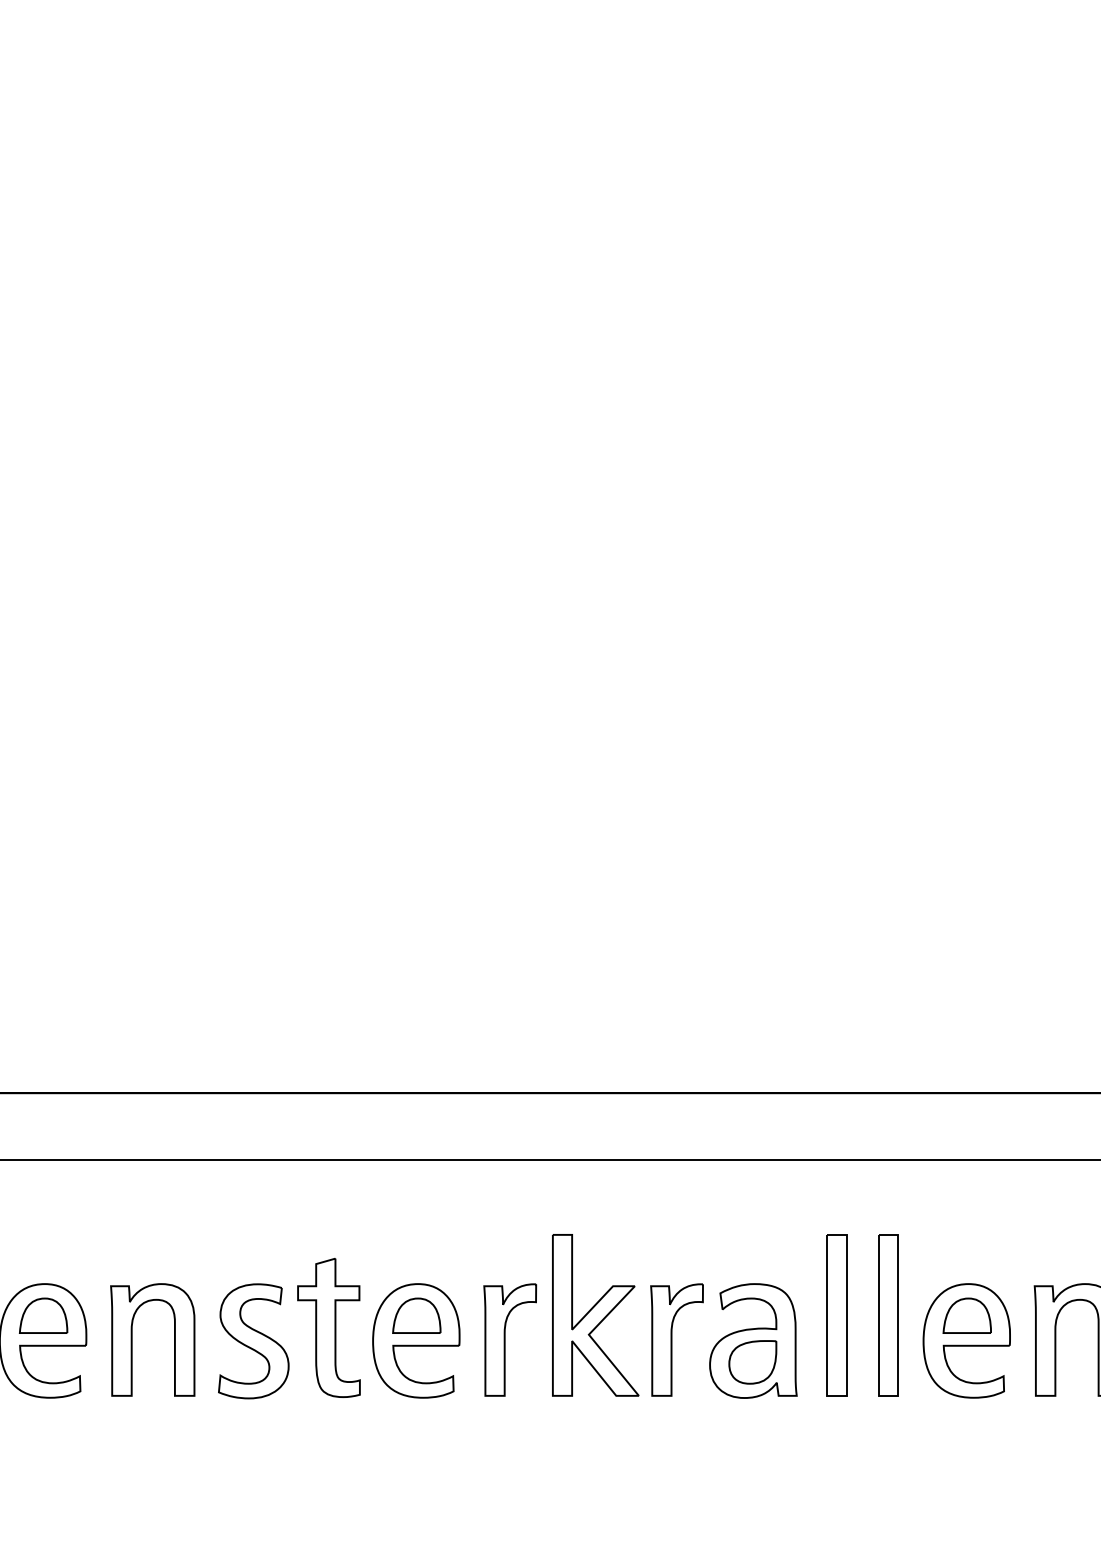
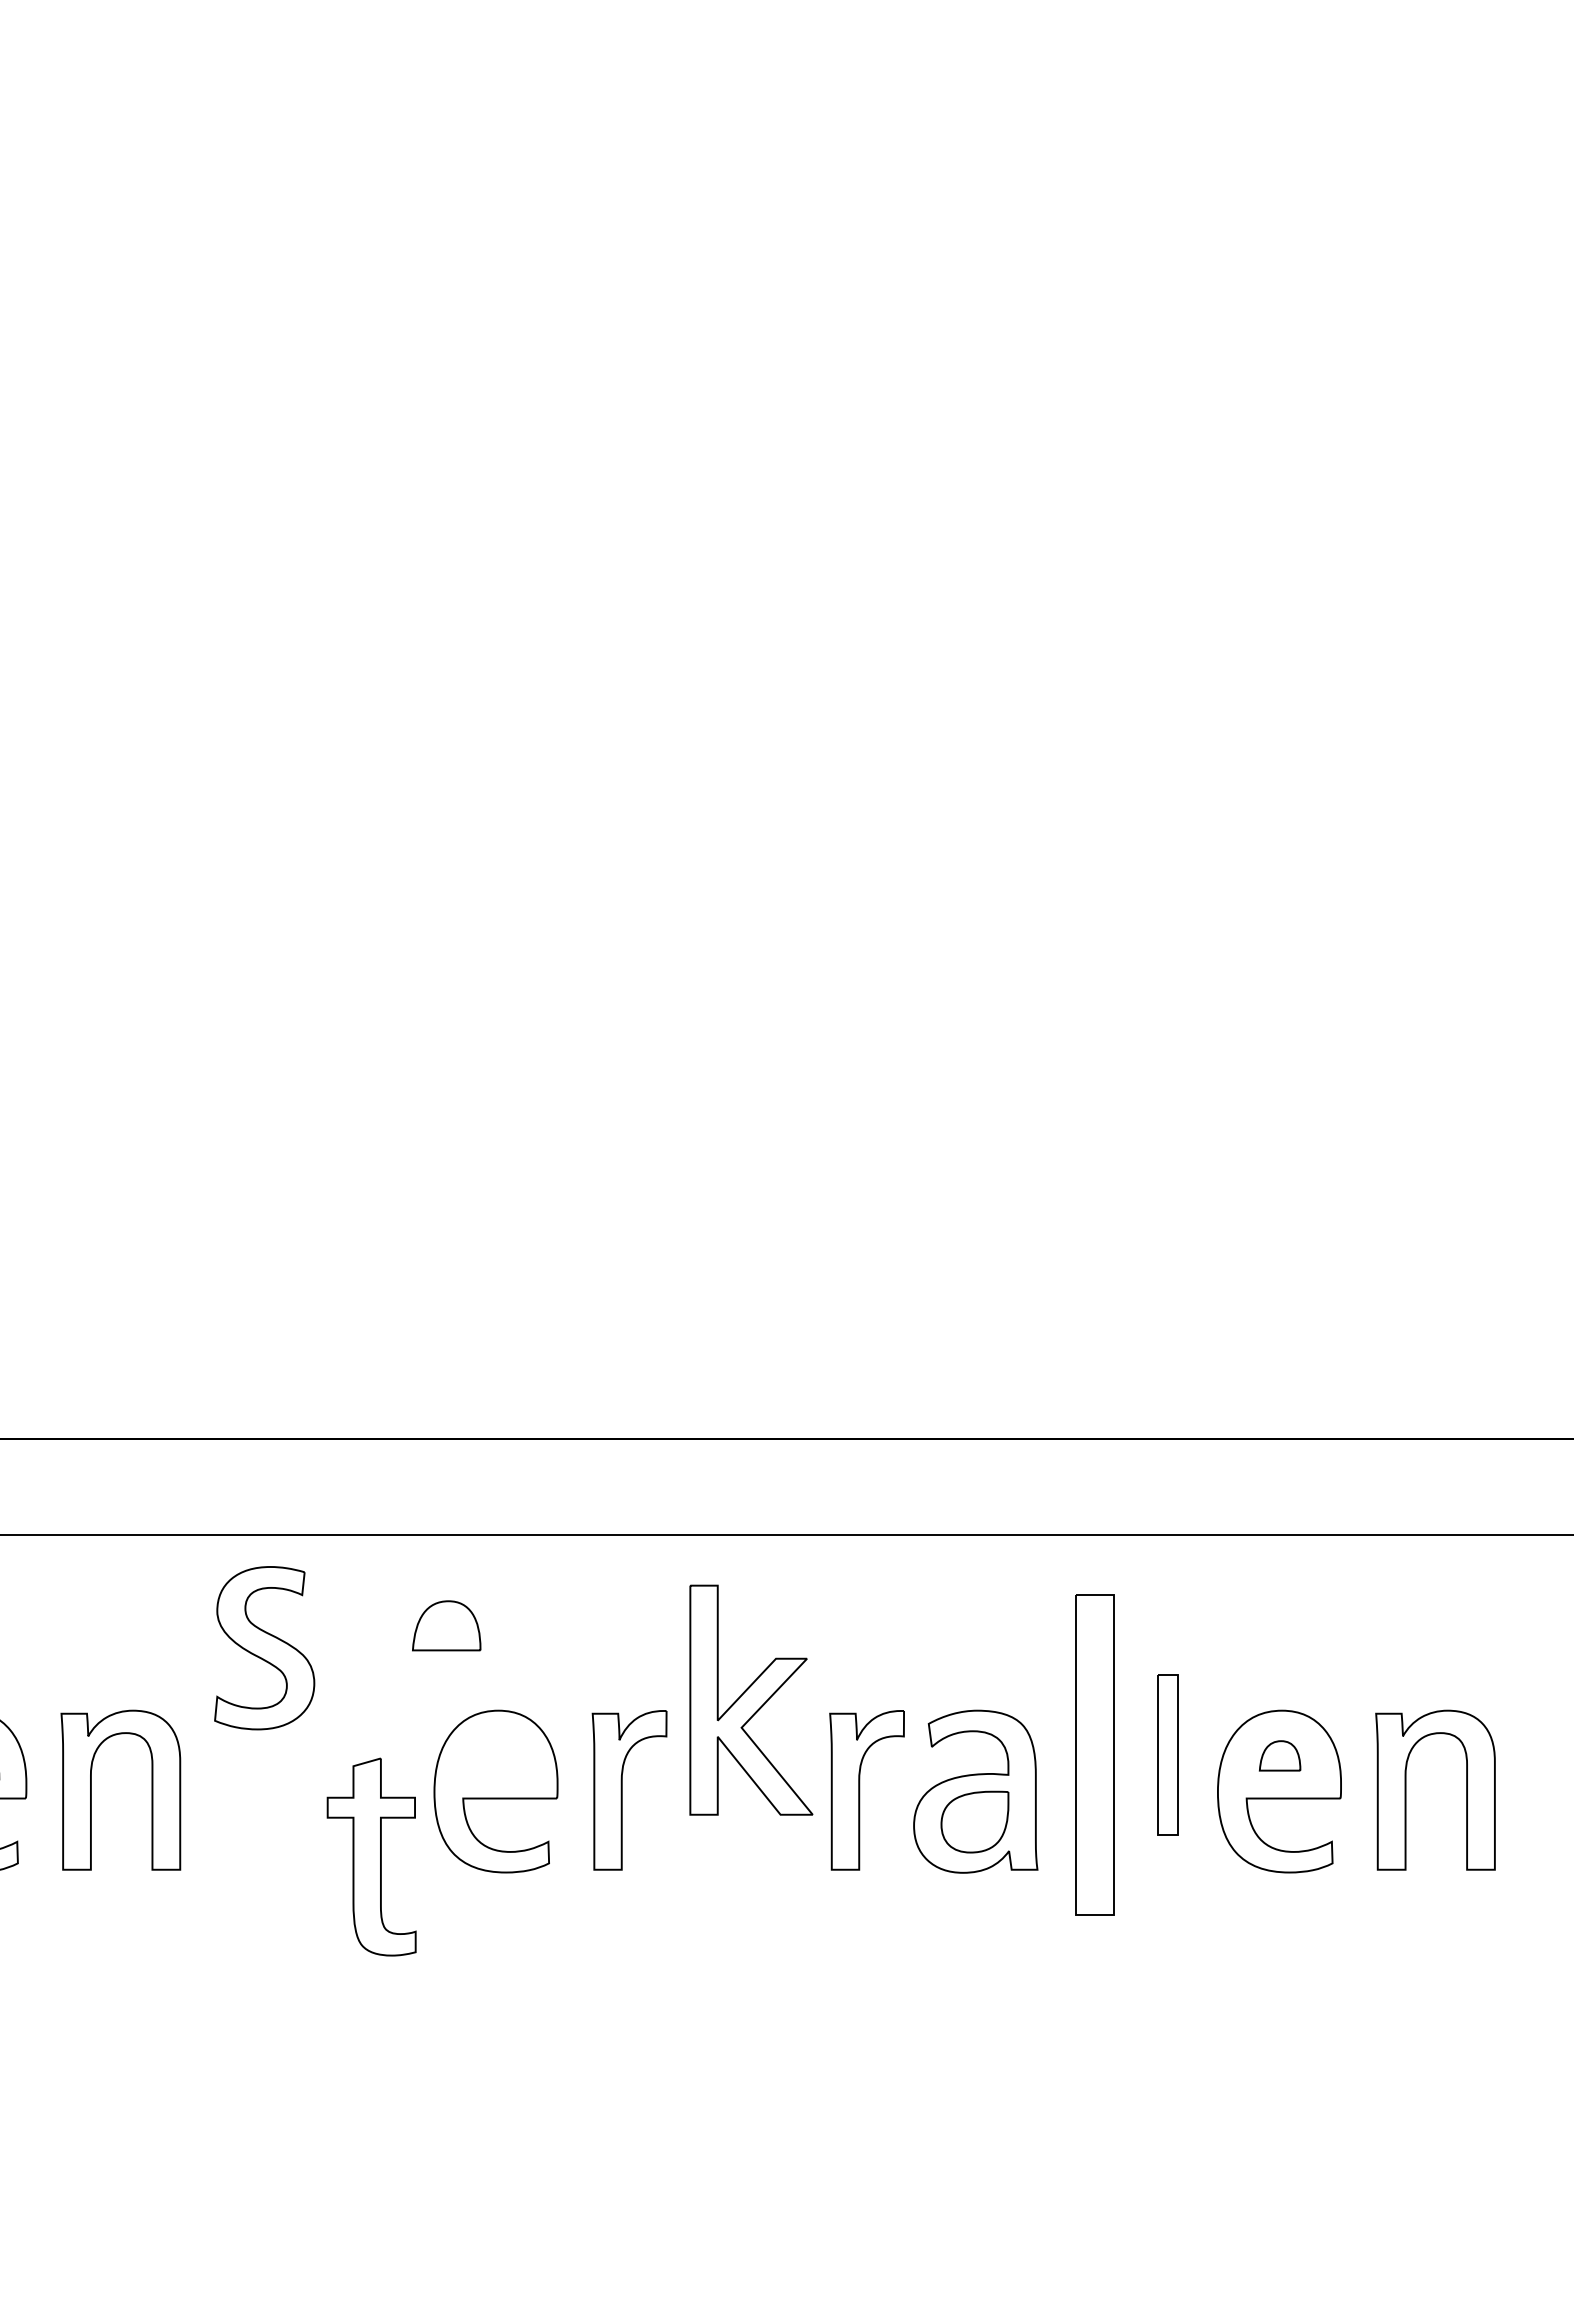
part: (595, 1314) -> (751, 1699), moved
part: (416, 1315) -> (446, 1625), moved
part: (836, 1315) -> (1094, 1755), size x1.4
part: (888, 1315) -> (1167, 1755), size x0.7
part: (966, 1315) -> (1279, 1755), size x0.6
part: (328, 1327) -> (371, 1856), moved
part: (253, 1341) -> (264, 1648), moved

